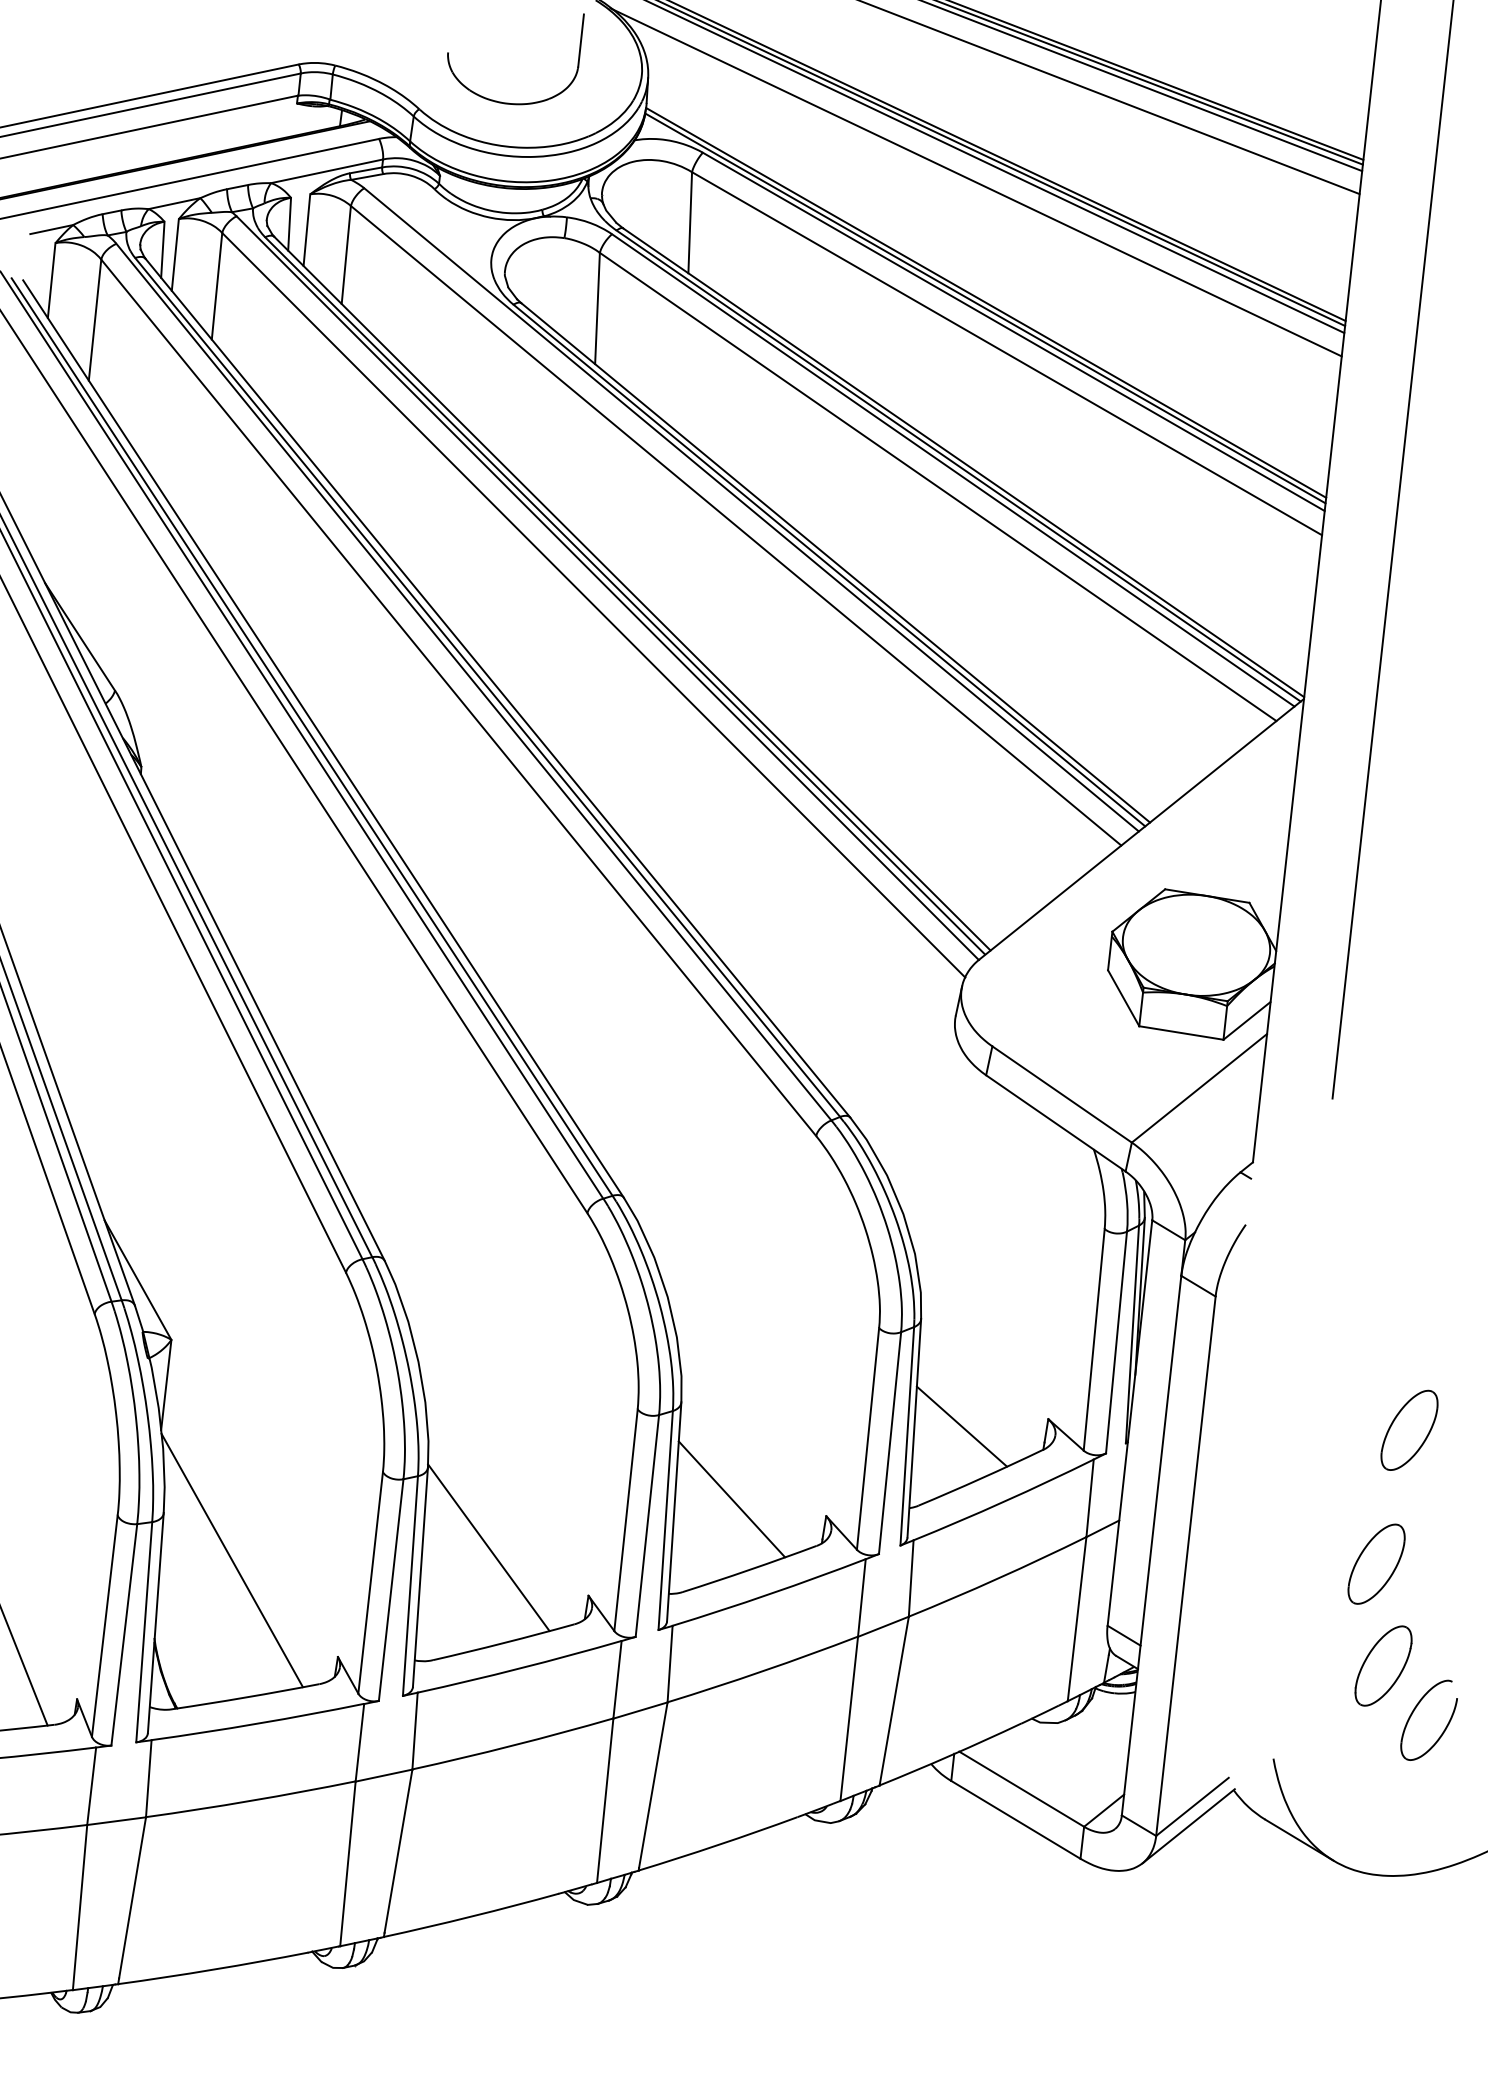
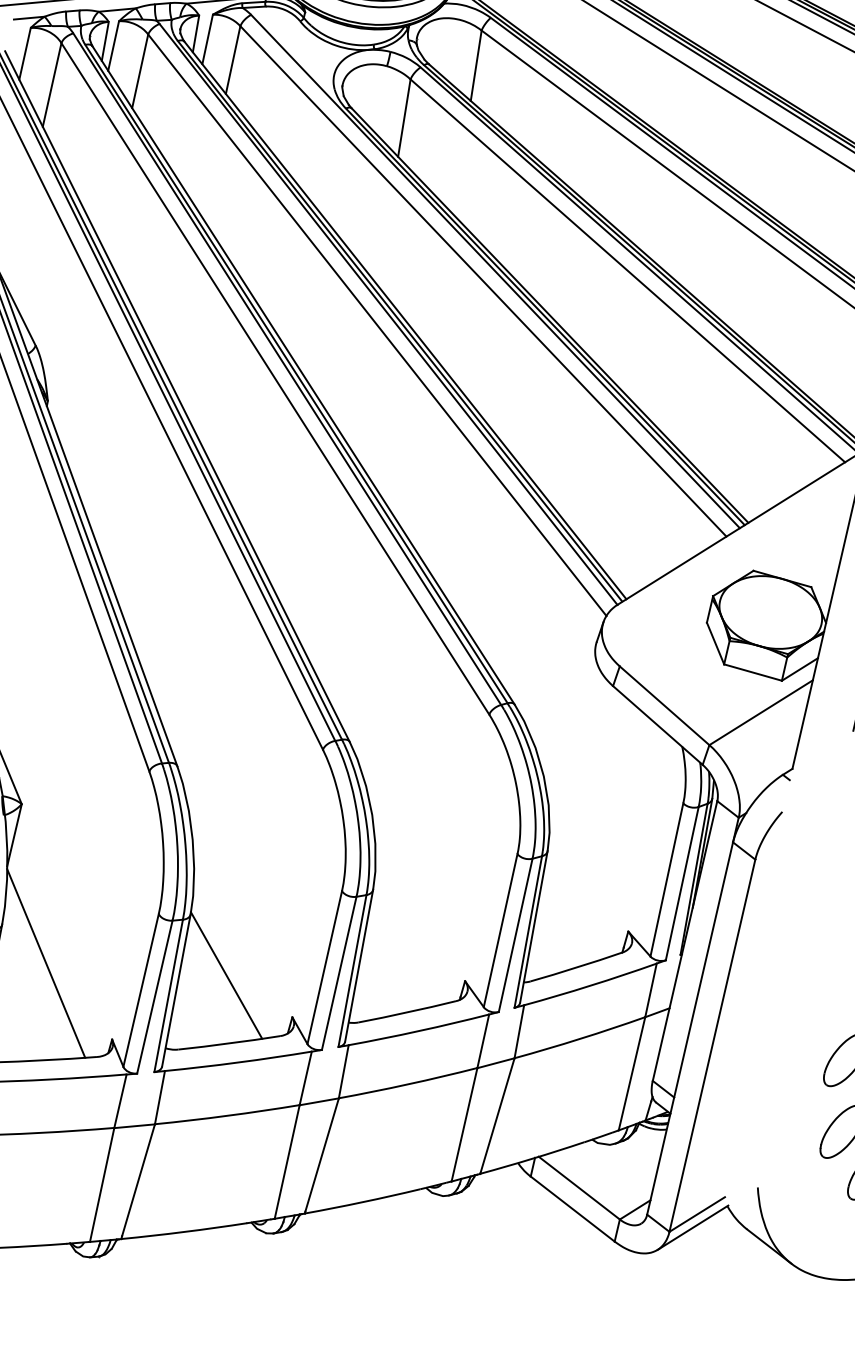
line: (961, 1426) -> (567, 929), removed
line: (731, 1499) -> (400, 961), removed

